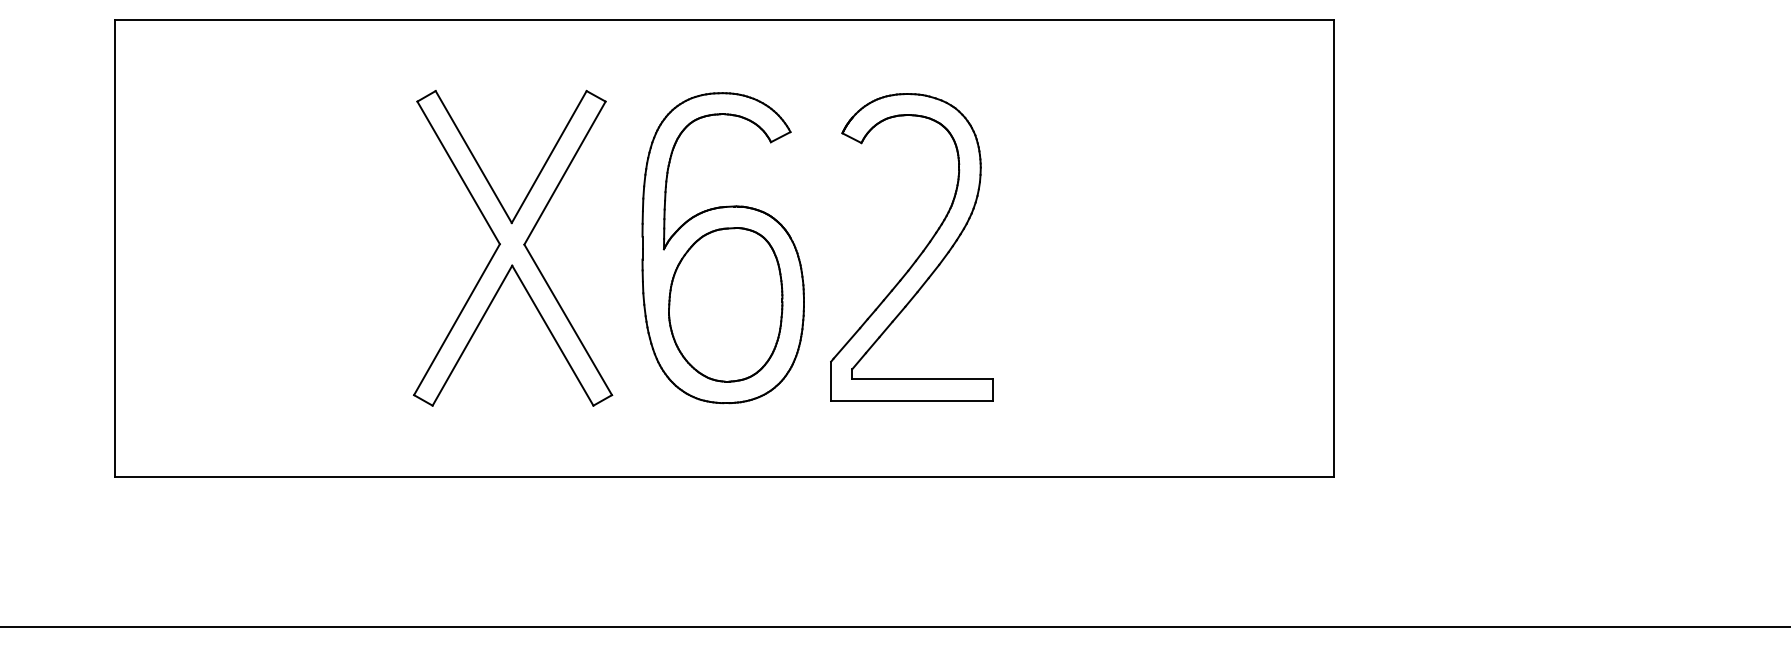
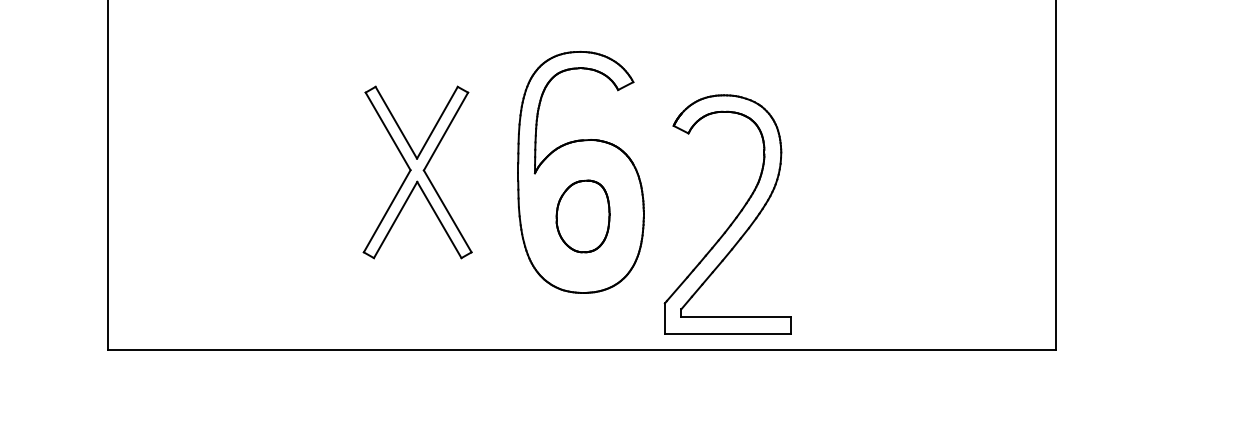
part: (513, 247) -> (417, 171), size x0.7
part: (919, 254) -> (733, 220), moved
part: (725, 304) -> (582, 216), size x0.6

